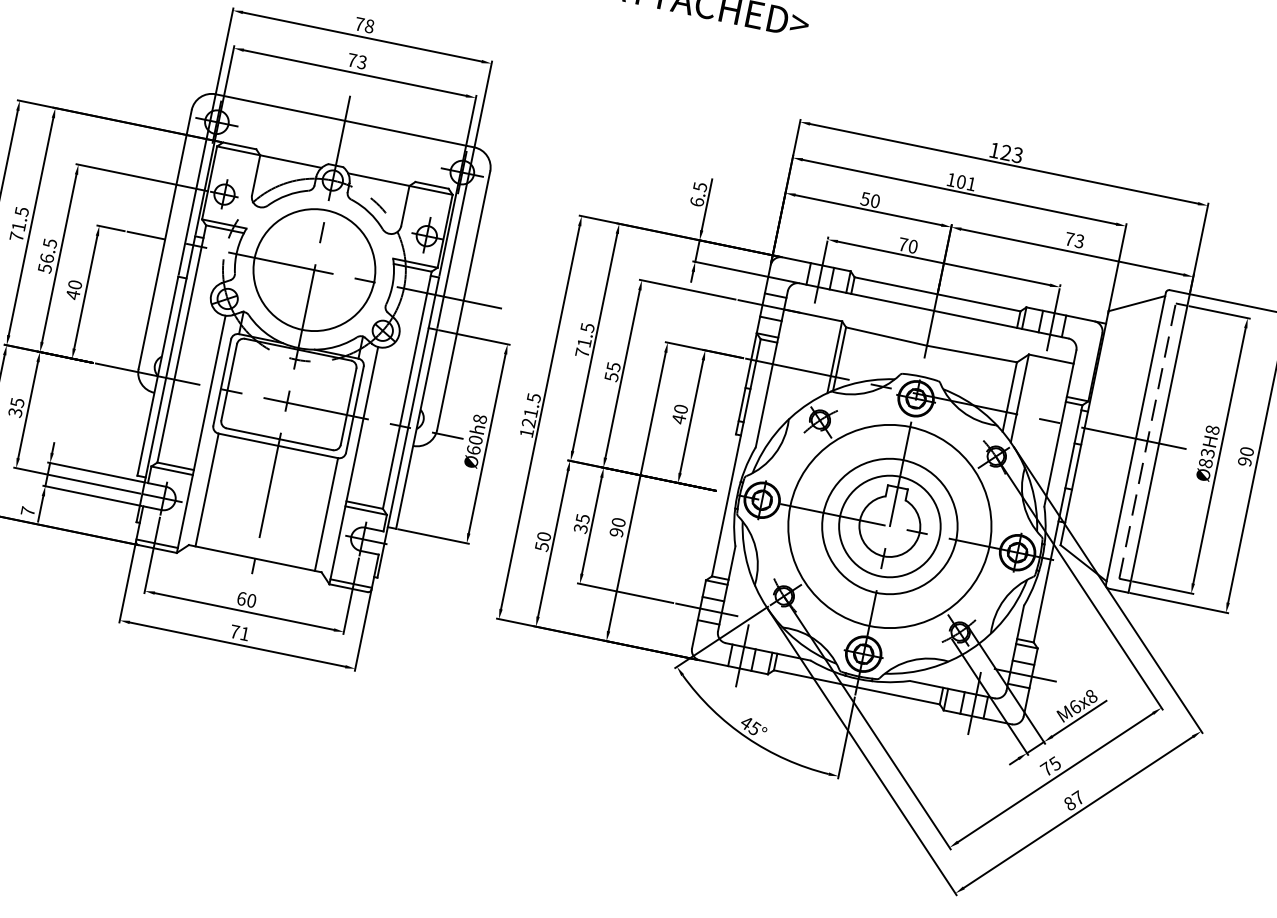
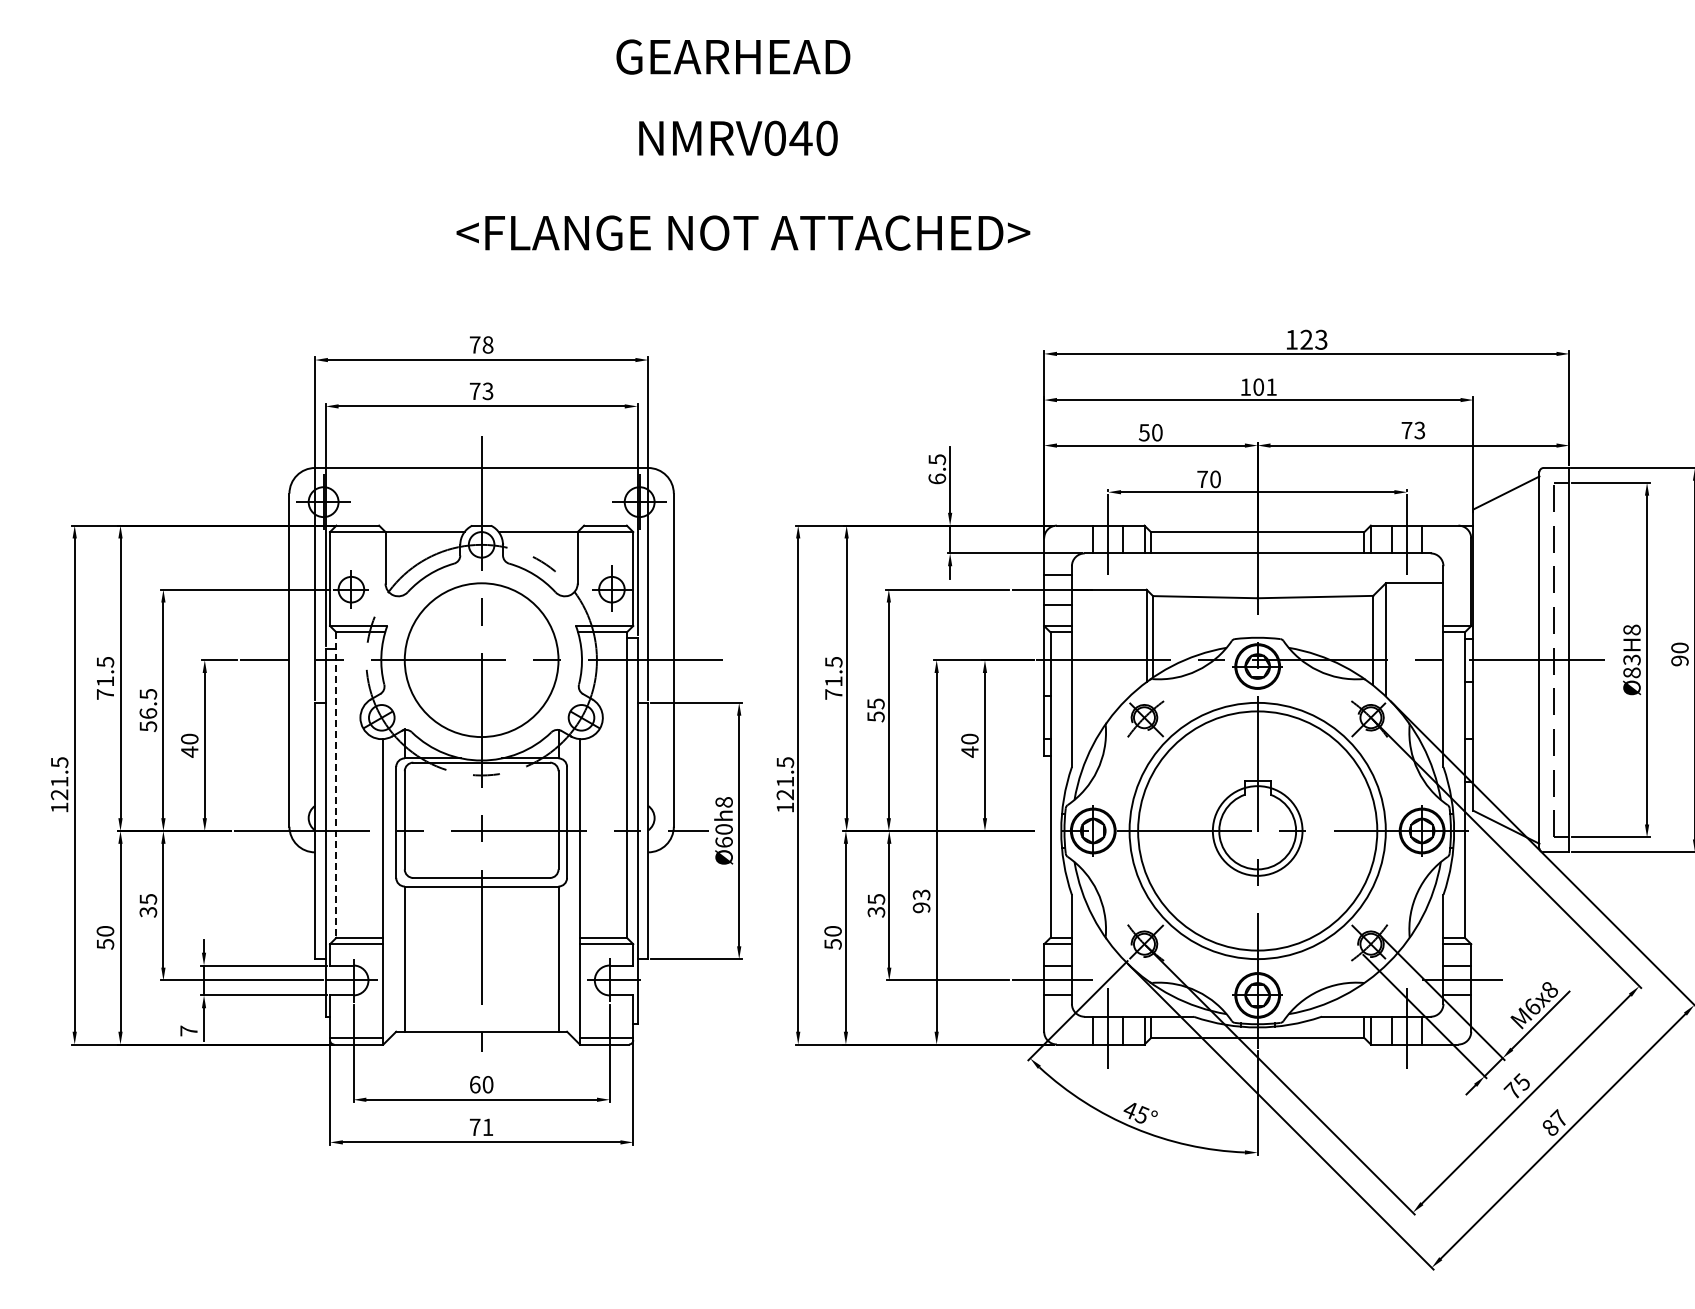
line: (181, 344) -> (336, 785), solid -> dashed
text: (618, 522) -> (921, 894), 90 -> 93
circle: (889, 526) -> (1257, 830), size x0.7
circle: (889, 526) -> (1257, 830), size x1.4

